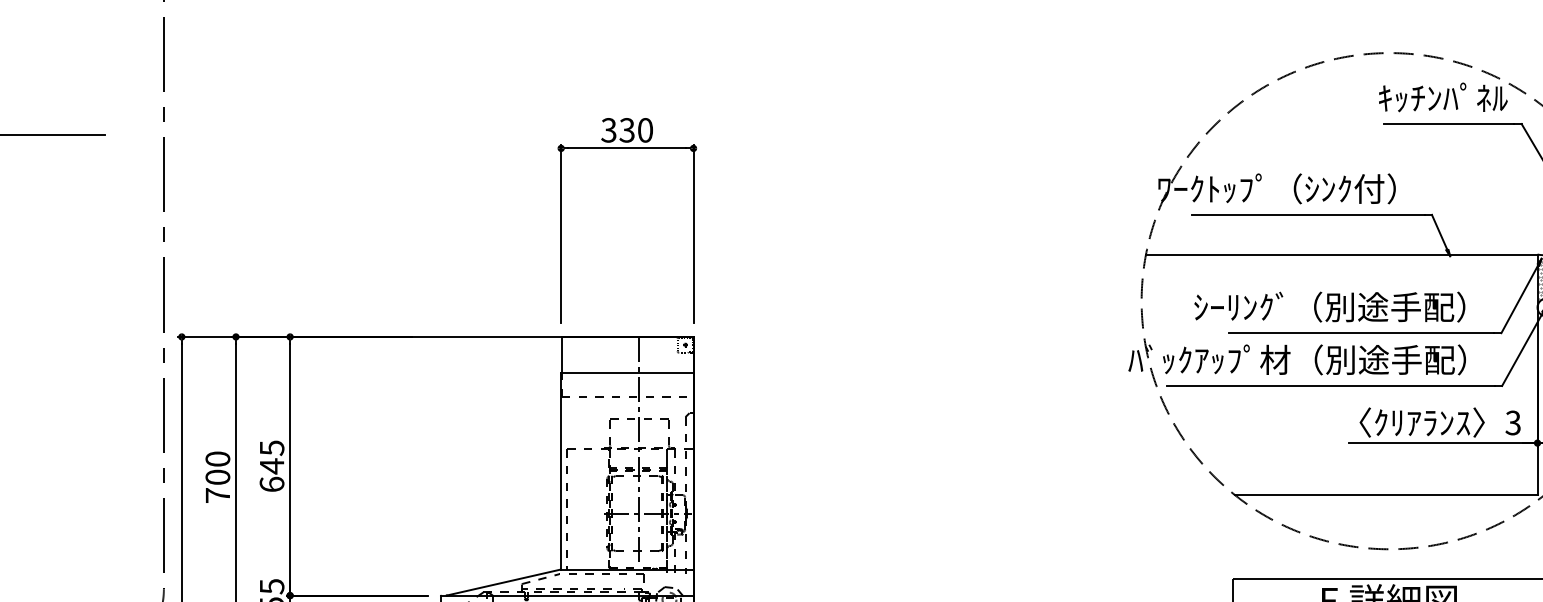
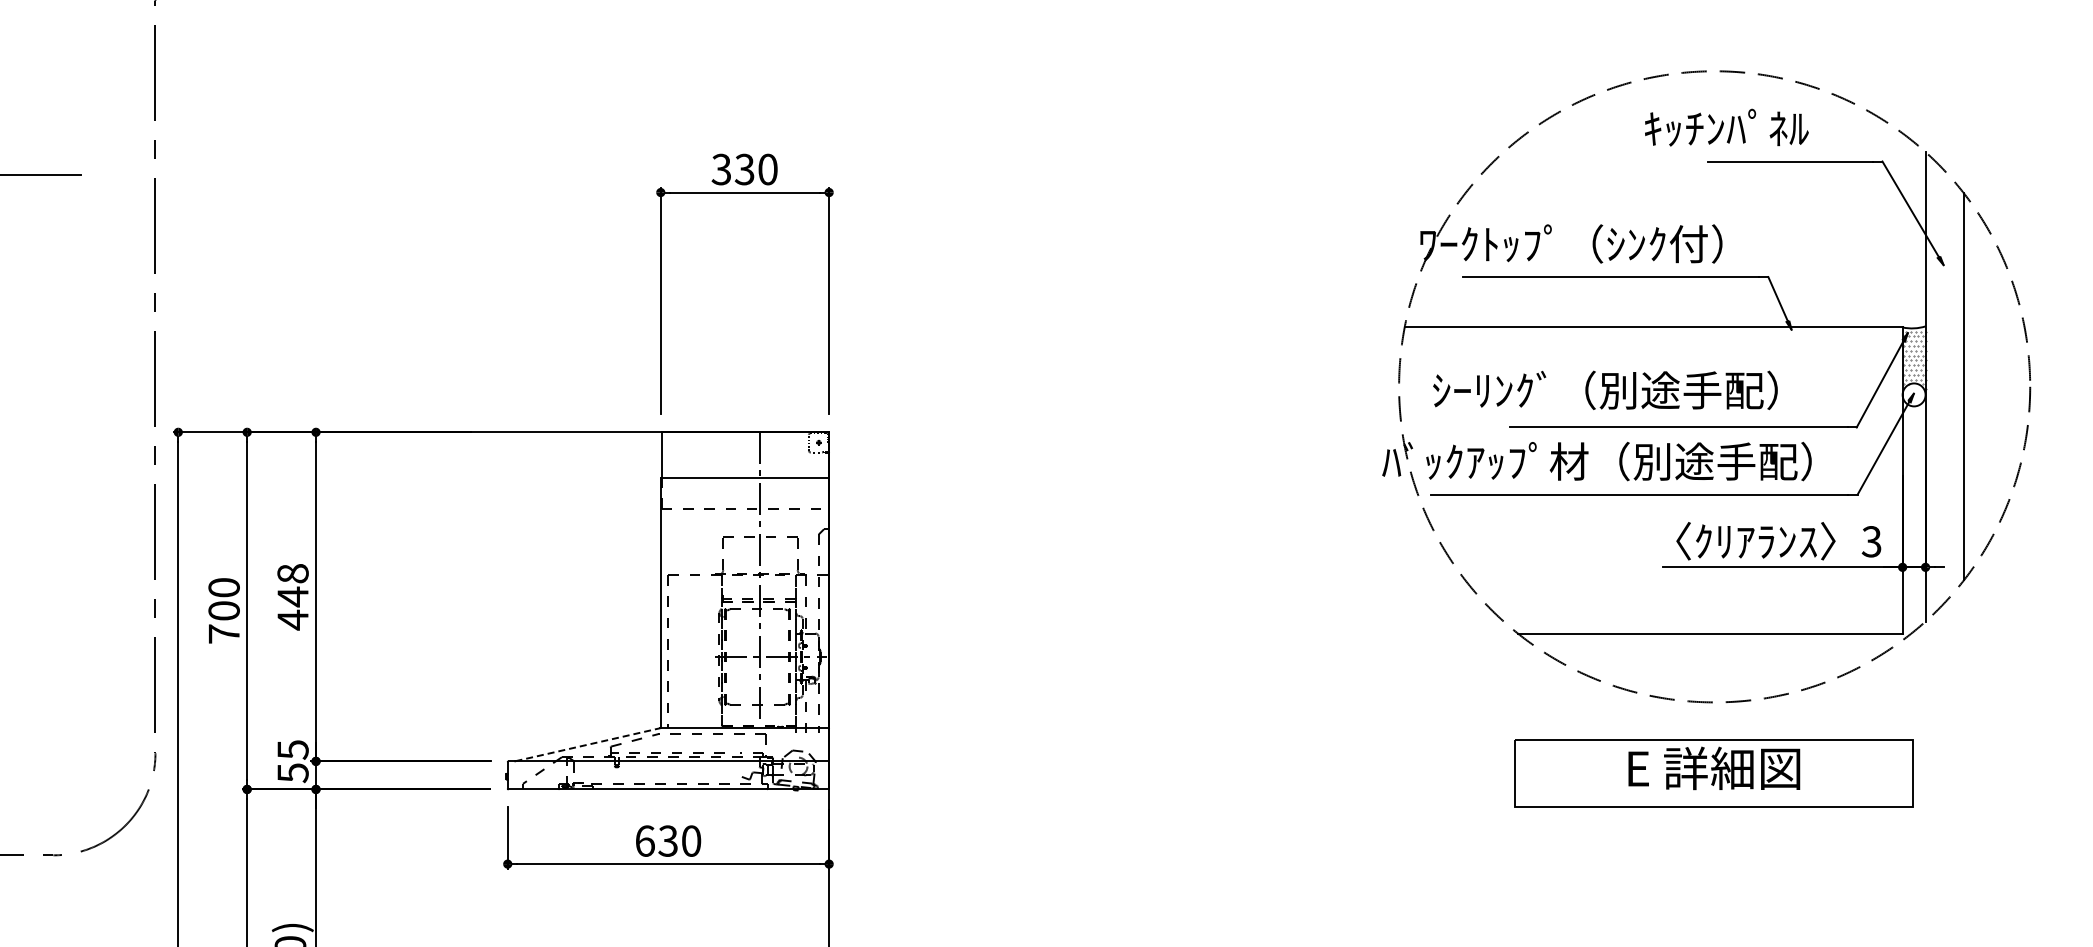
text: (1443, 97) -> (1726, 127), moved
text: (1329, 307) -> (1605, 390), moved
text: (271, 466) -> (292, 597), 645 -> 448
line: (504, 582) -> (588, 744), solid -> dashed

